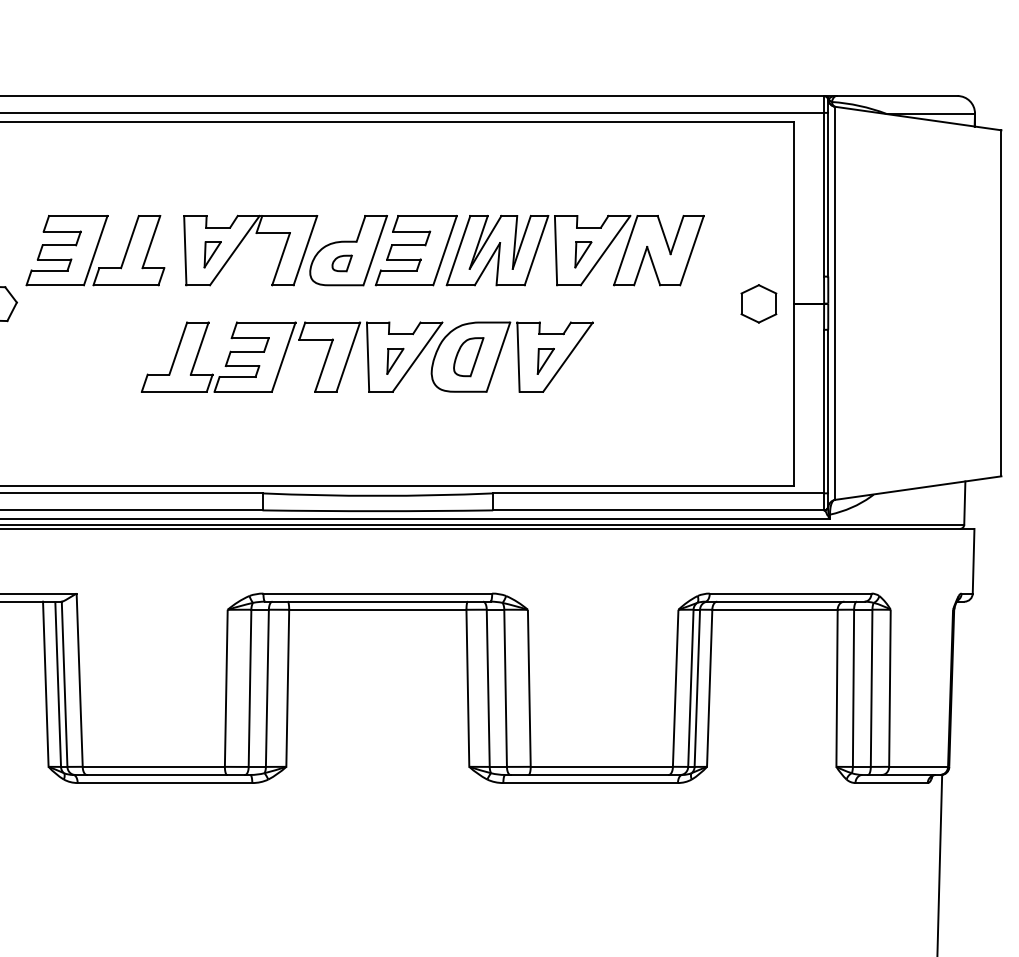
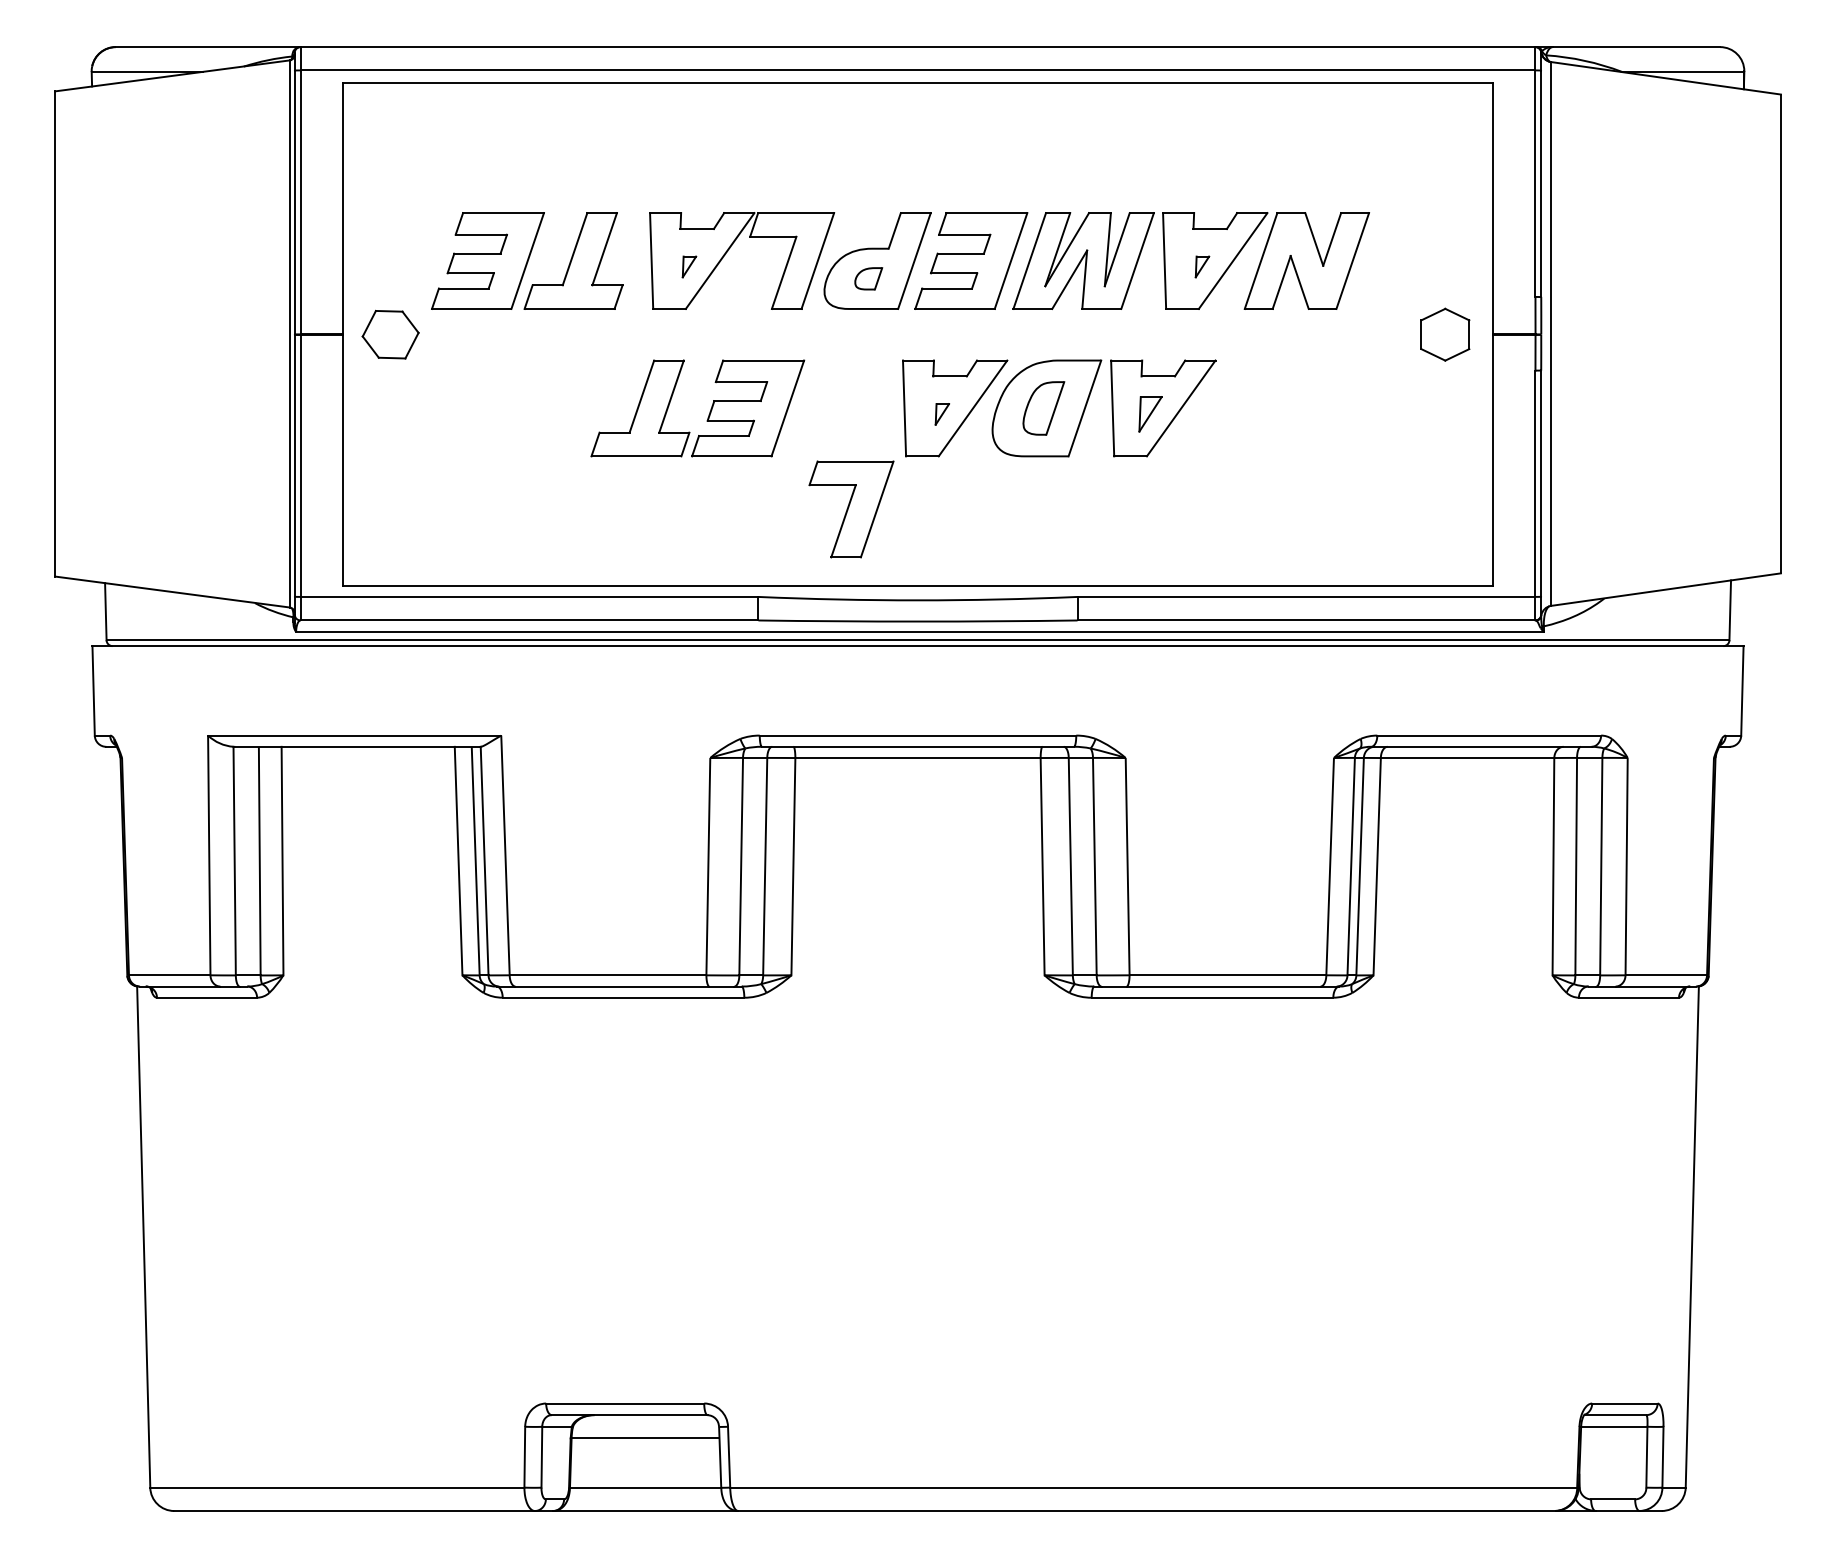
part: (212, 254) -> (689, 266), size x0.6
part: (583, 254) -> (1202, 266), size x0.6
part: (329, 357) -> (851, 509), moved
part: (395, 361) -> (942, 414), size x0.6

